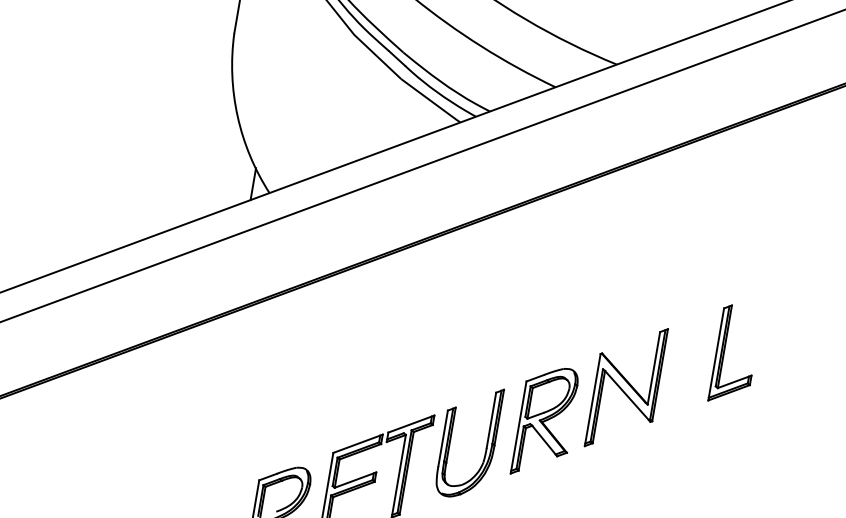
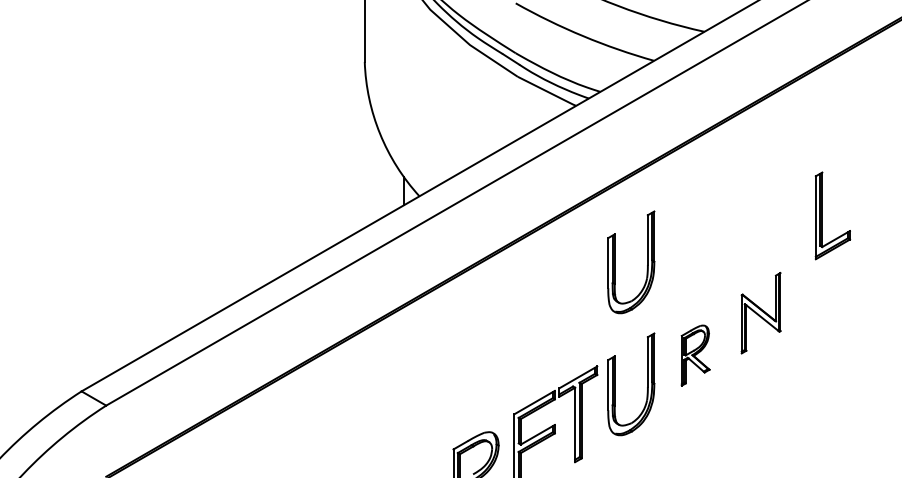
part: (474, 303) -> (615, 262), added
part: (724, 353) -> (822, 215), moved
part: (625, 386) -> (760, 312), size x0.7
part: (545, 422) -> (695, 355), size x0.6

